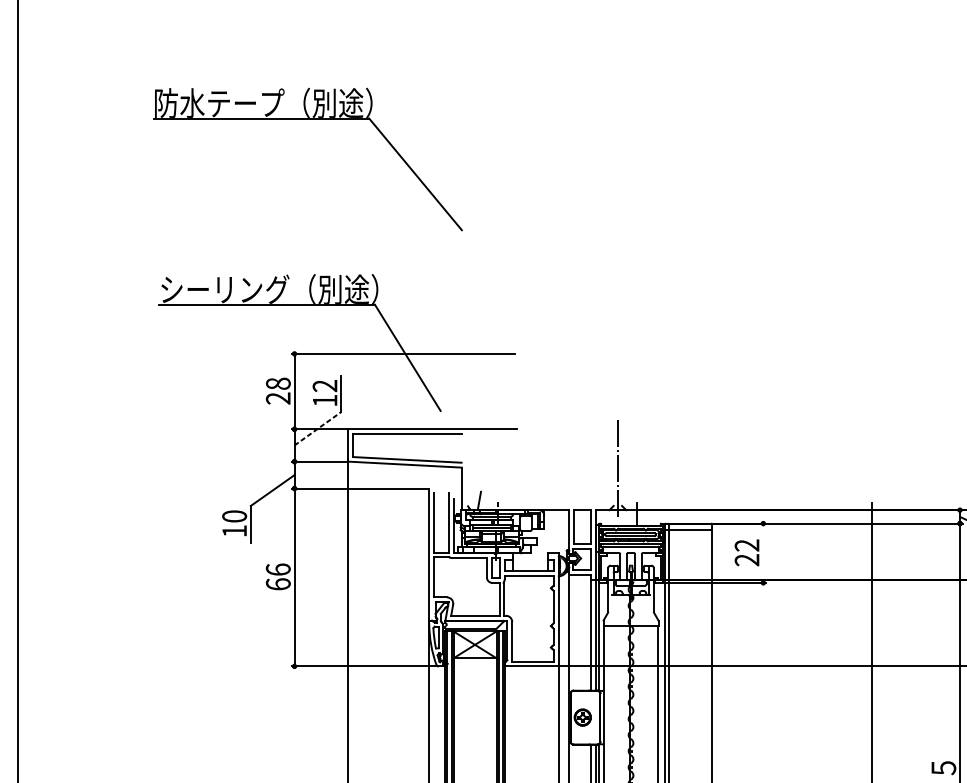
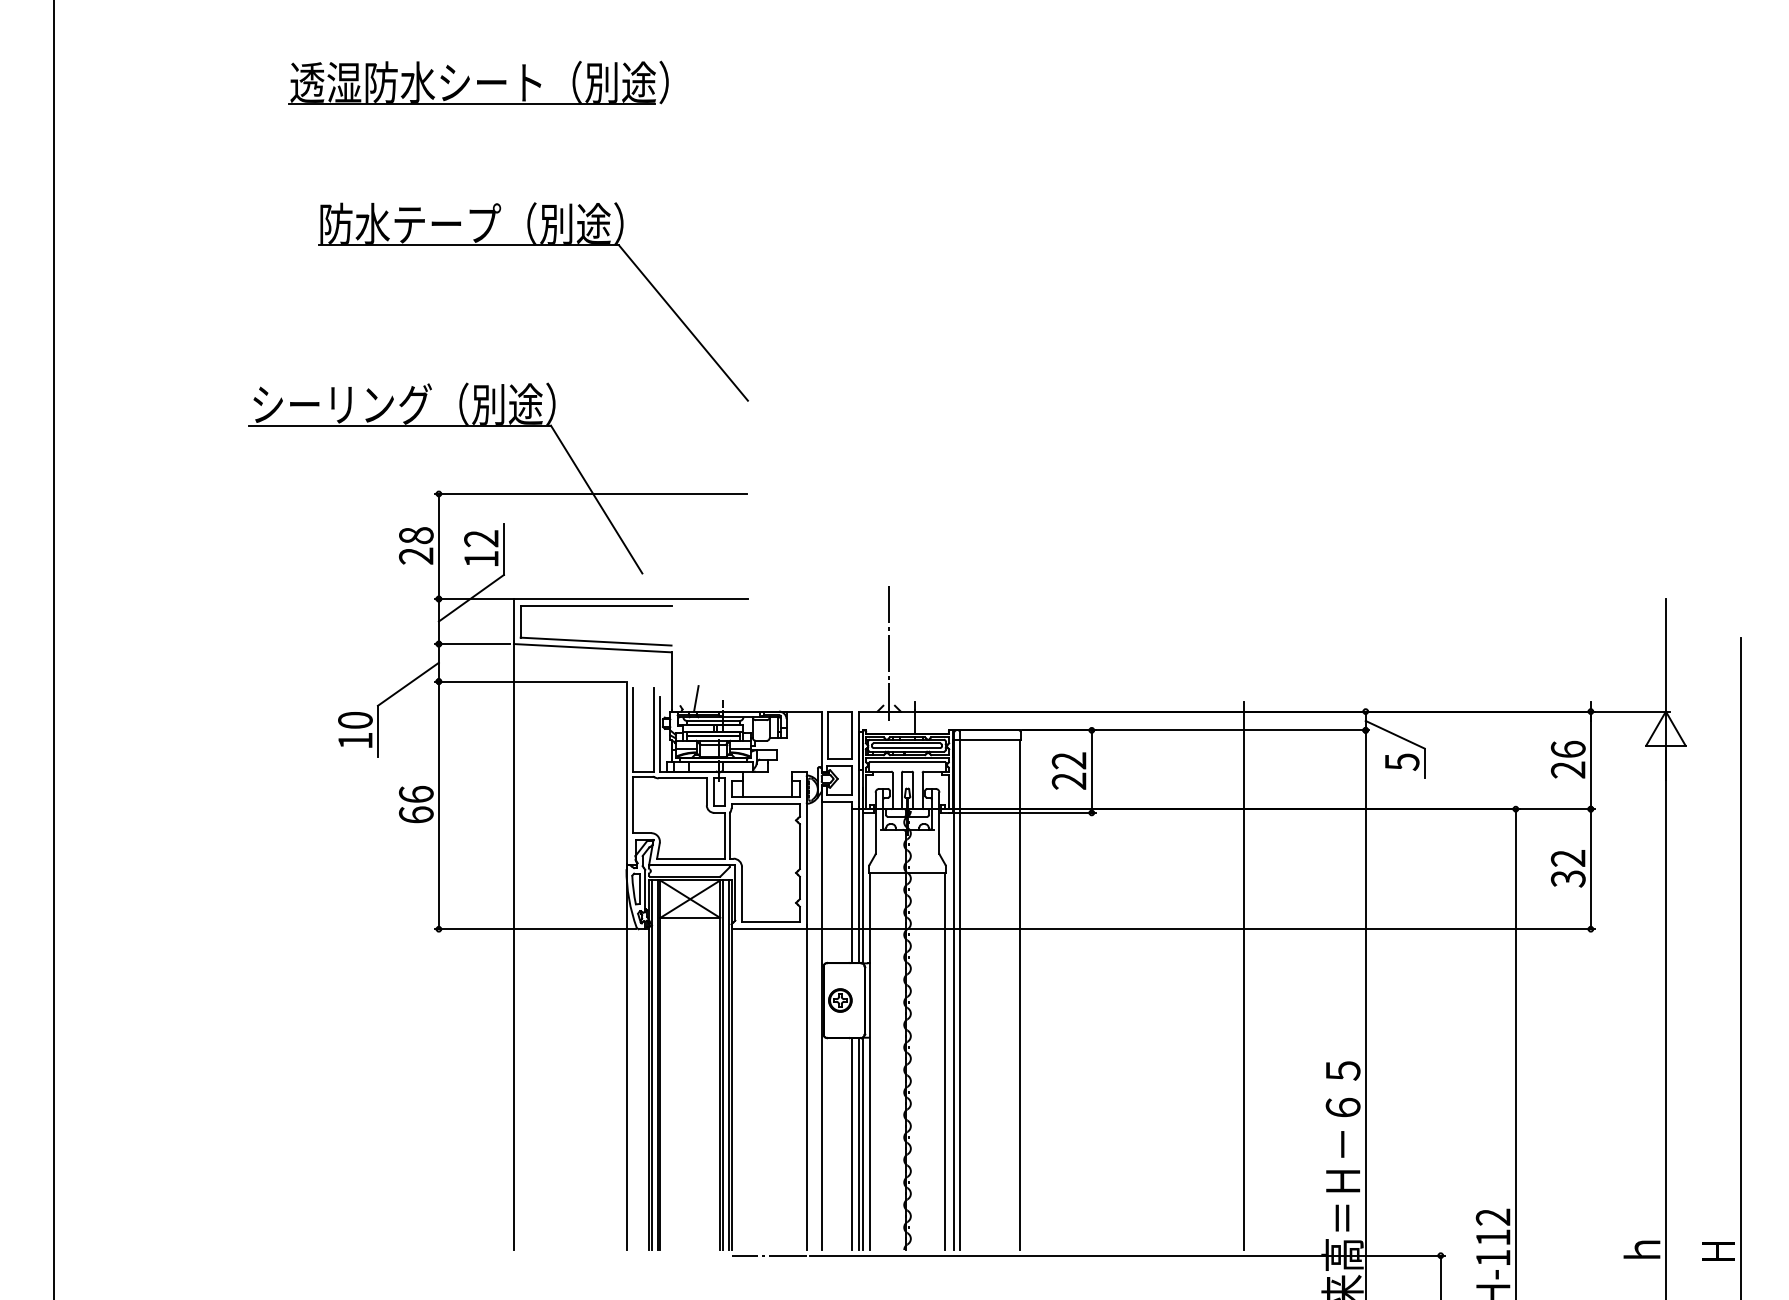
part: (322, 58) -> (478, 82), added
part: (307, 118) -> (533, 245), moved
line: (317, 428) -> (471, 597), dashed -> solid
line: (763, 553) -> (1091, 771), added

